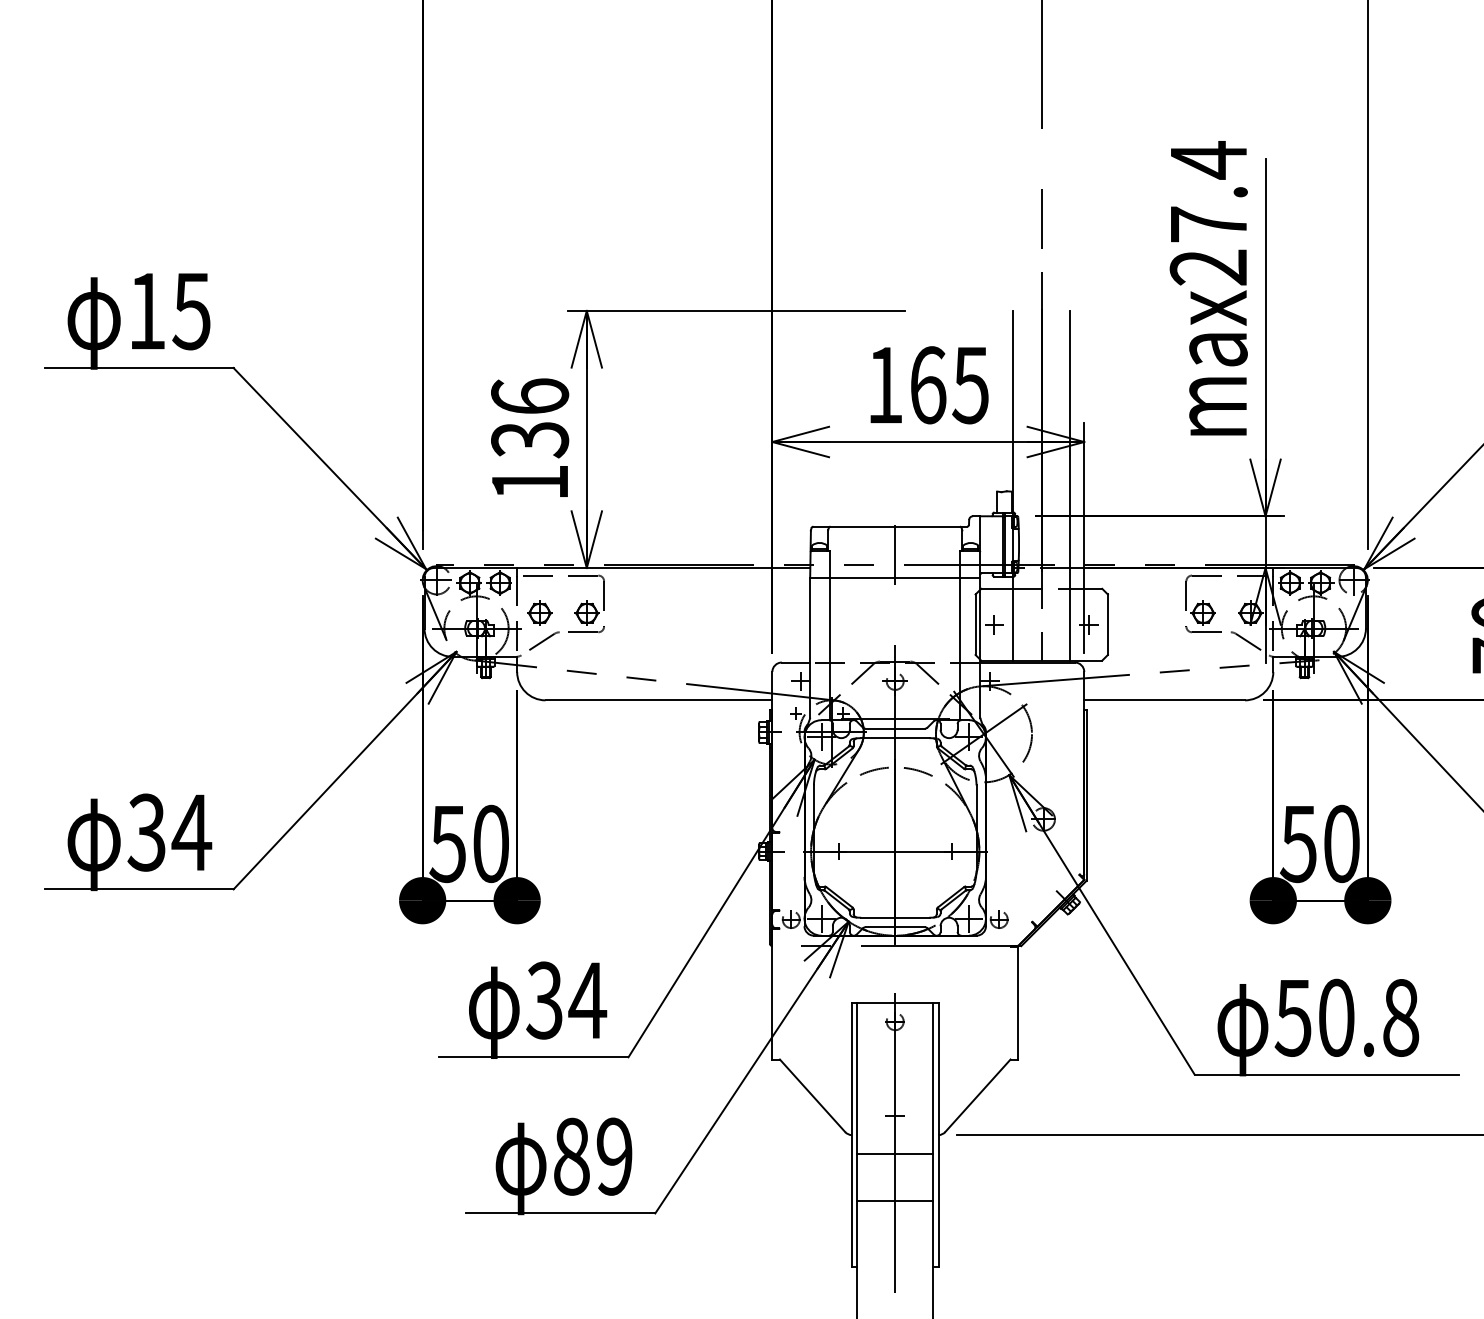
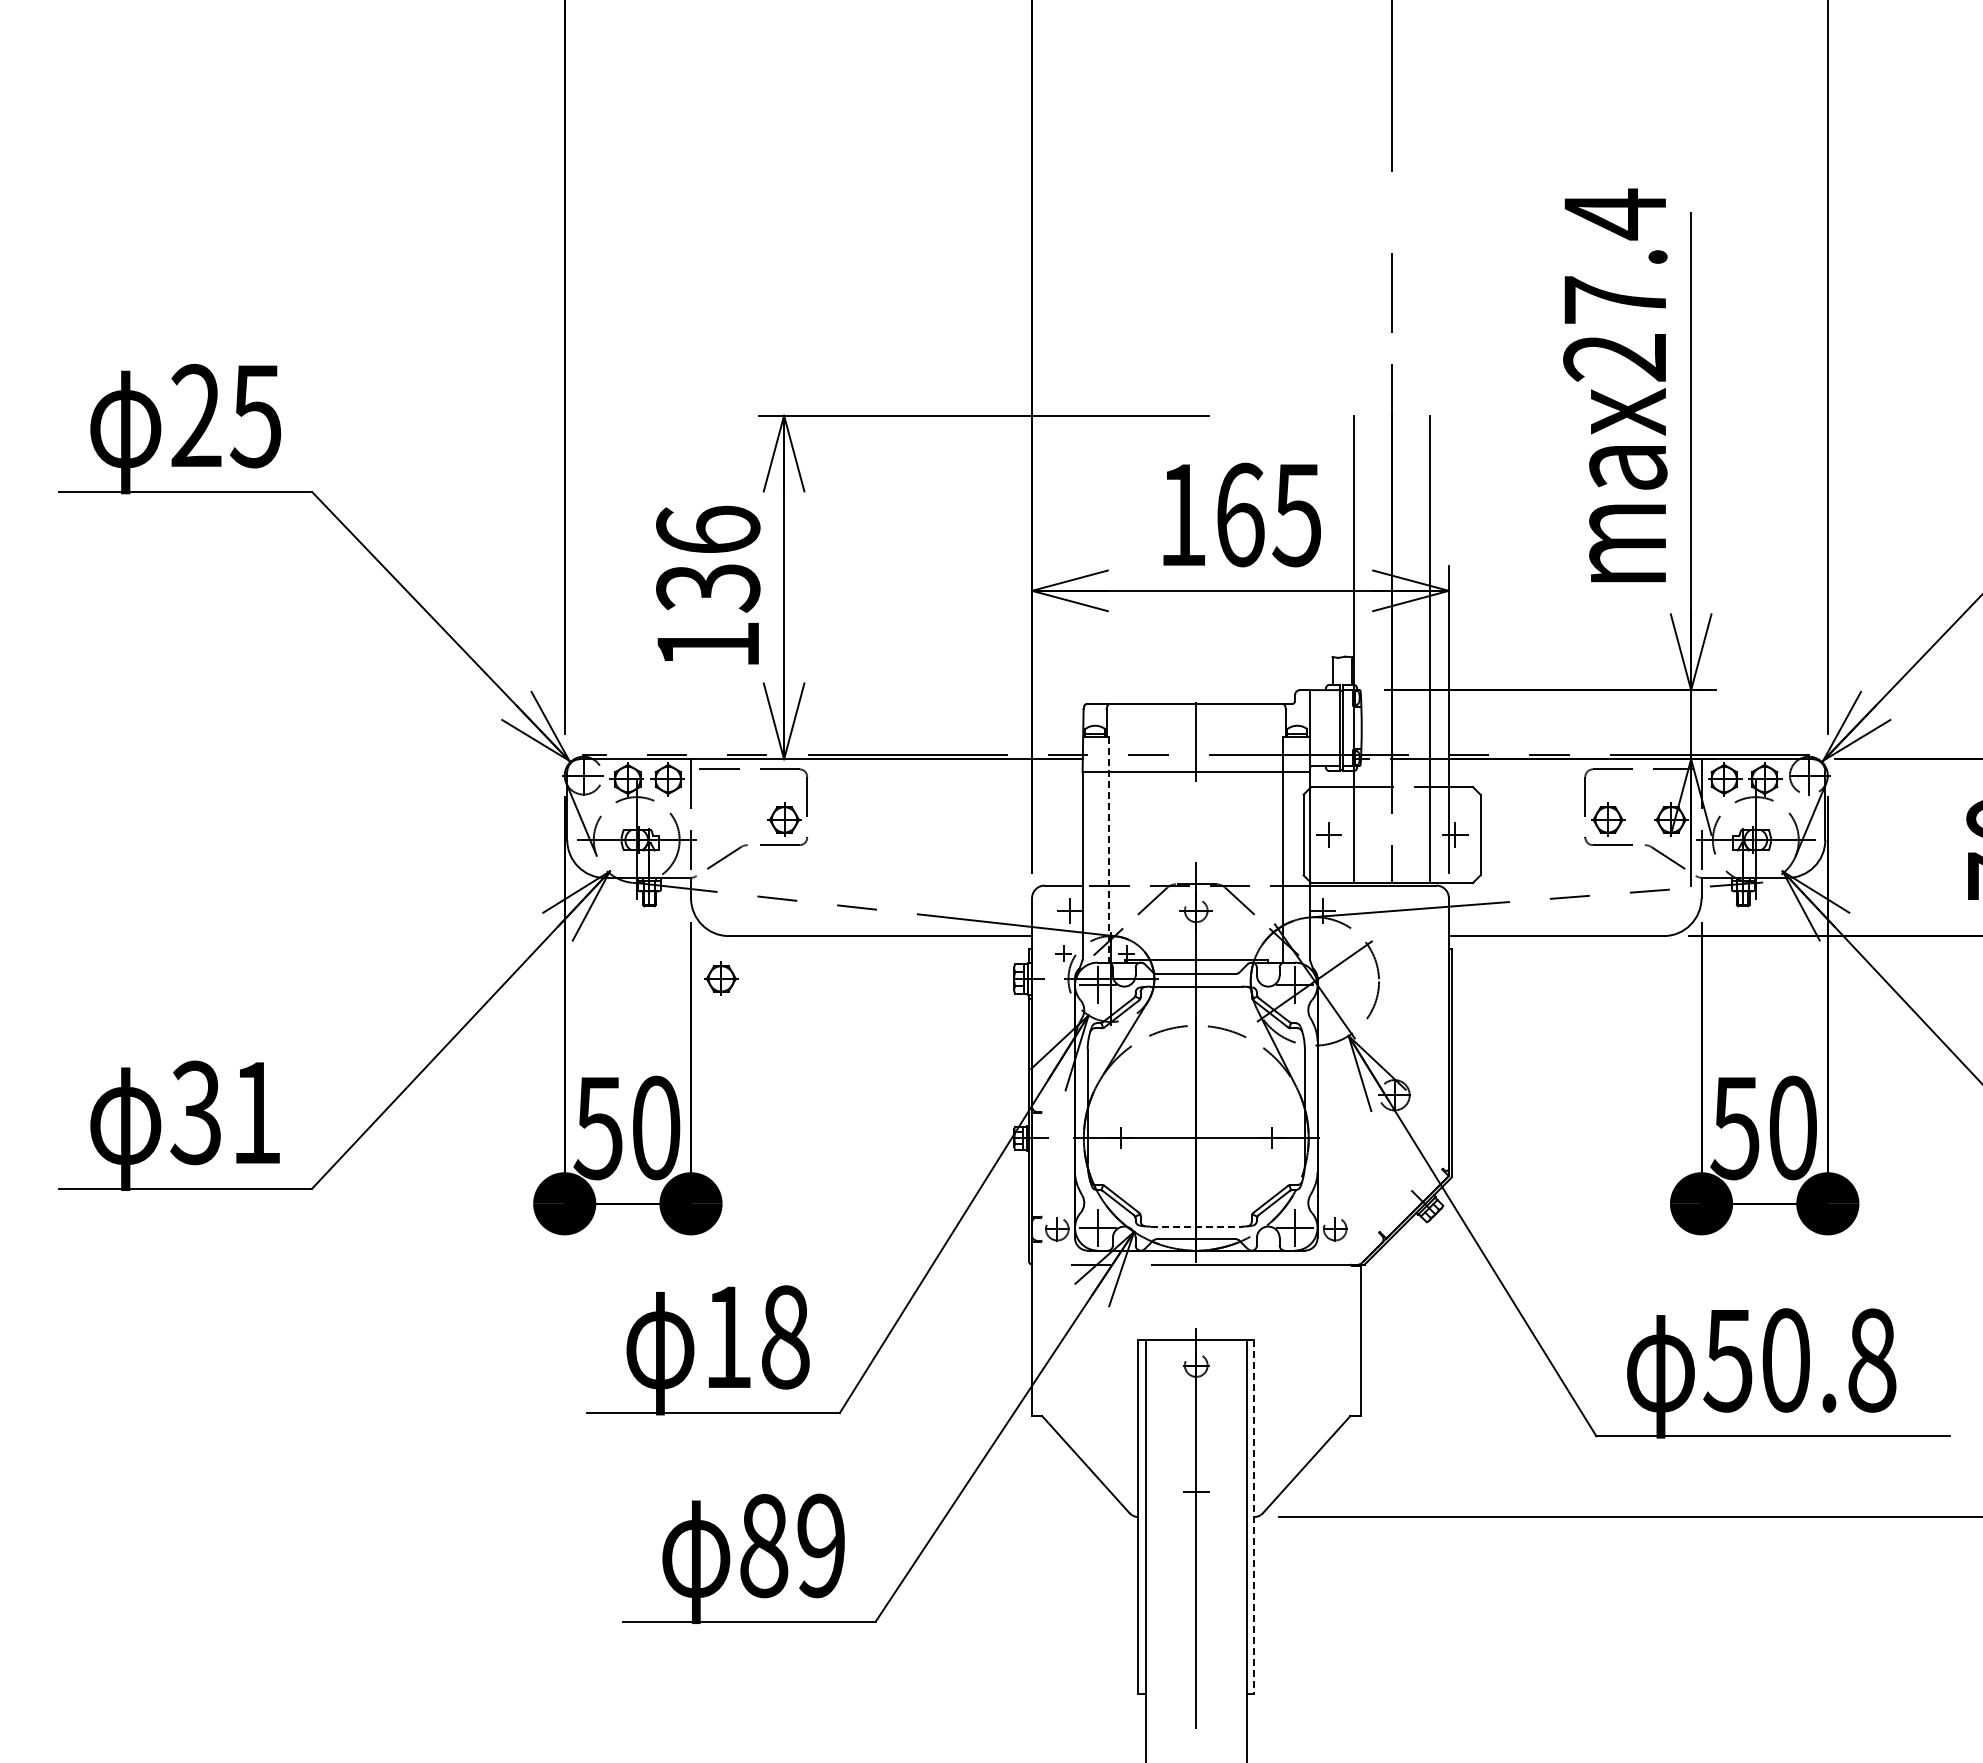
text: (147, 310) -> (196, 414), 15 -> 25
part: (539, 613) -> (721, 978), moved
line: (830, 635) -> (1109, 849), solid -> dashed
text: (191, 832) -> (256, 1112), 34 -> 31
line: (895, 917) -> (1196, 1226), solid -> dashed
text: (566, 1000) -> (757, 1337), 34 -> 18
line: (938, 1135) -> (1254, 1517), solid -> dashed
line: (894, 1154) -> (1195, 1542), removed
line: (894, 1201) -> (1195, 1605), removed

